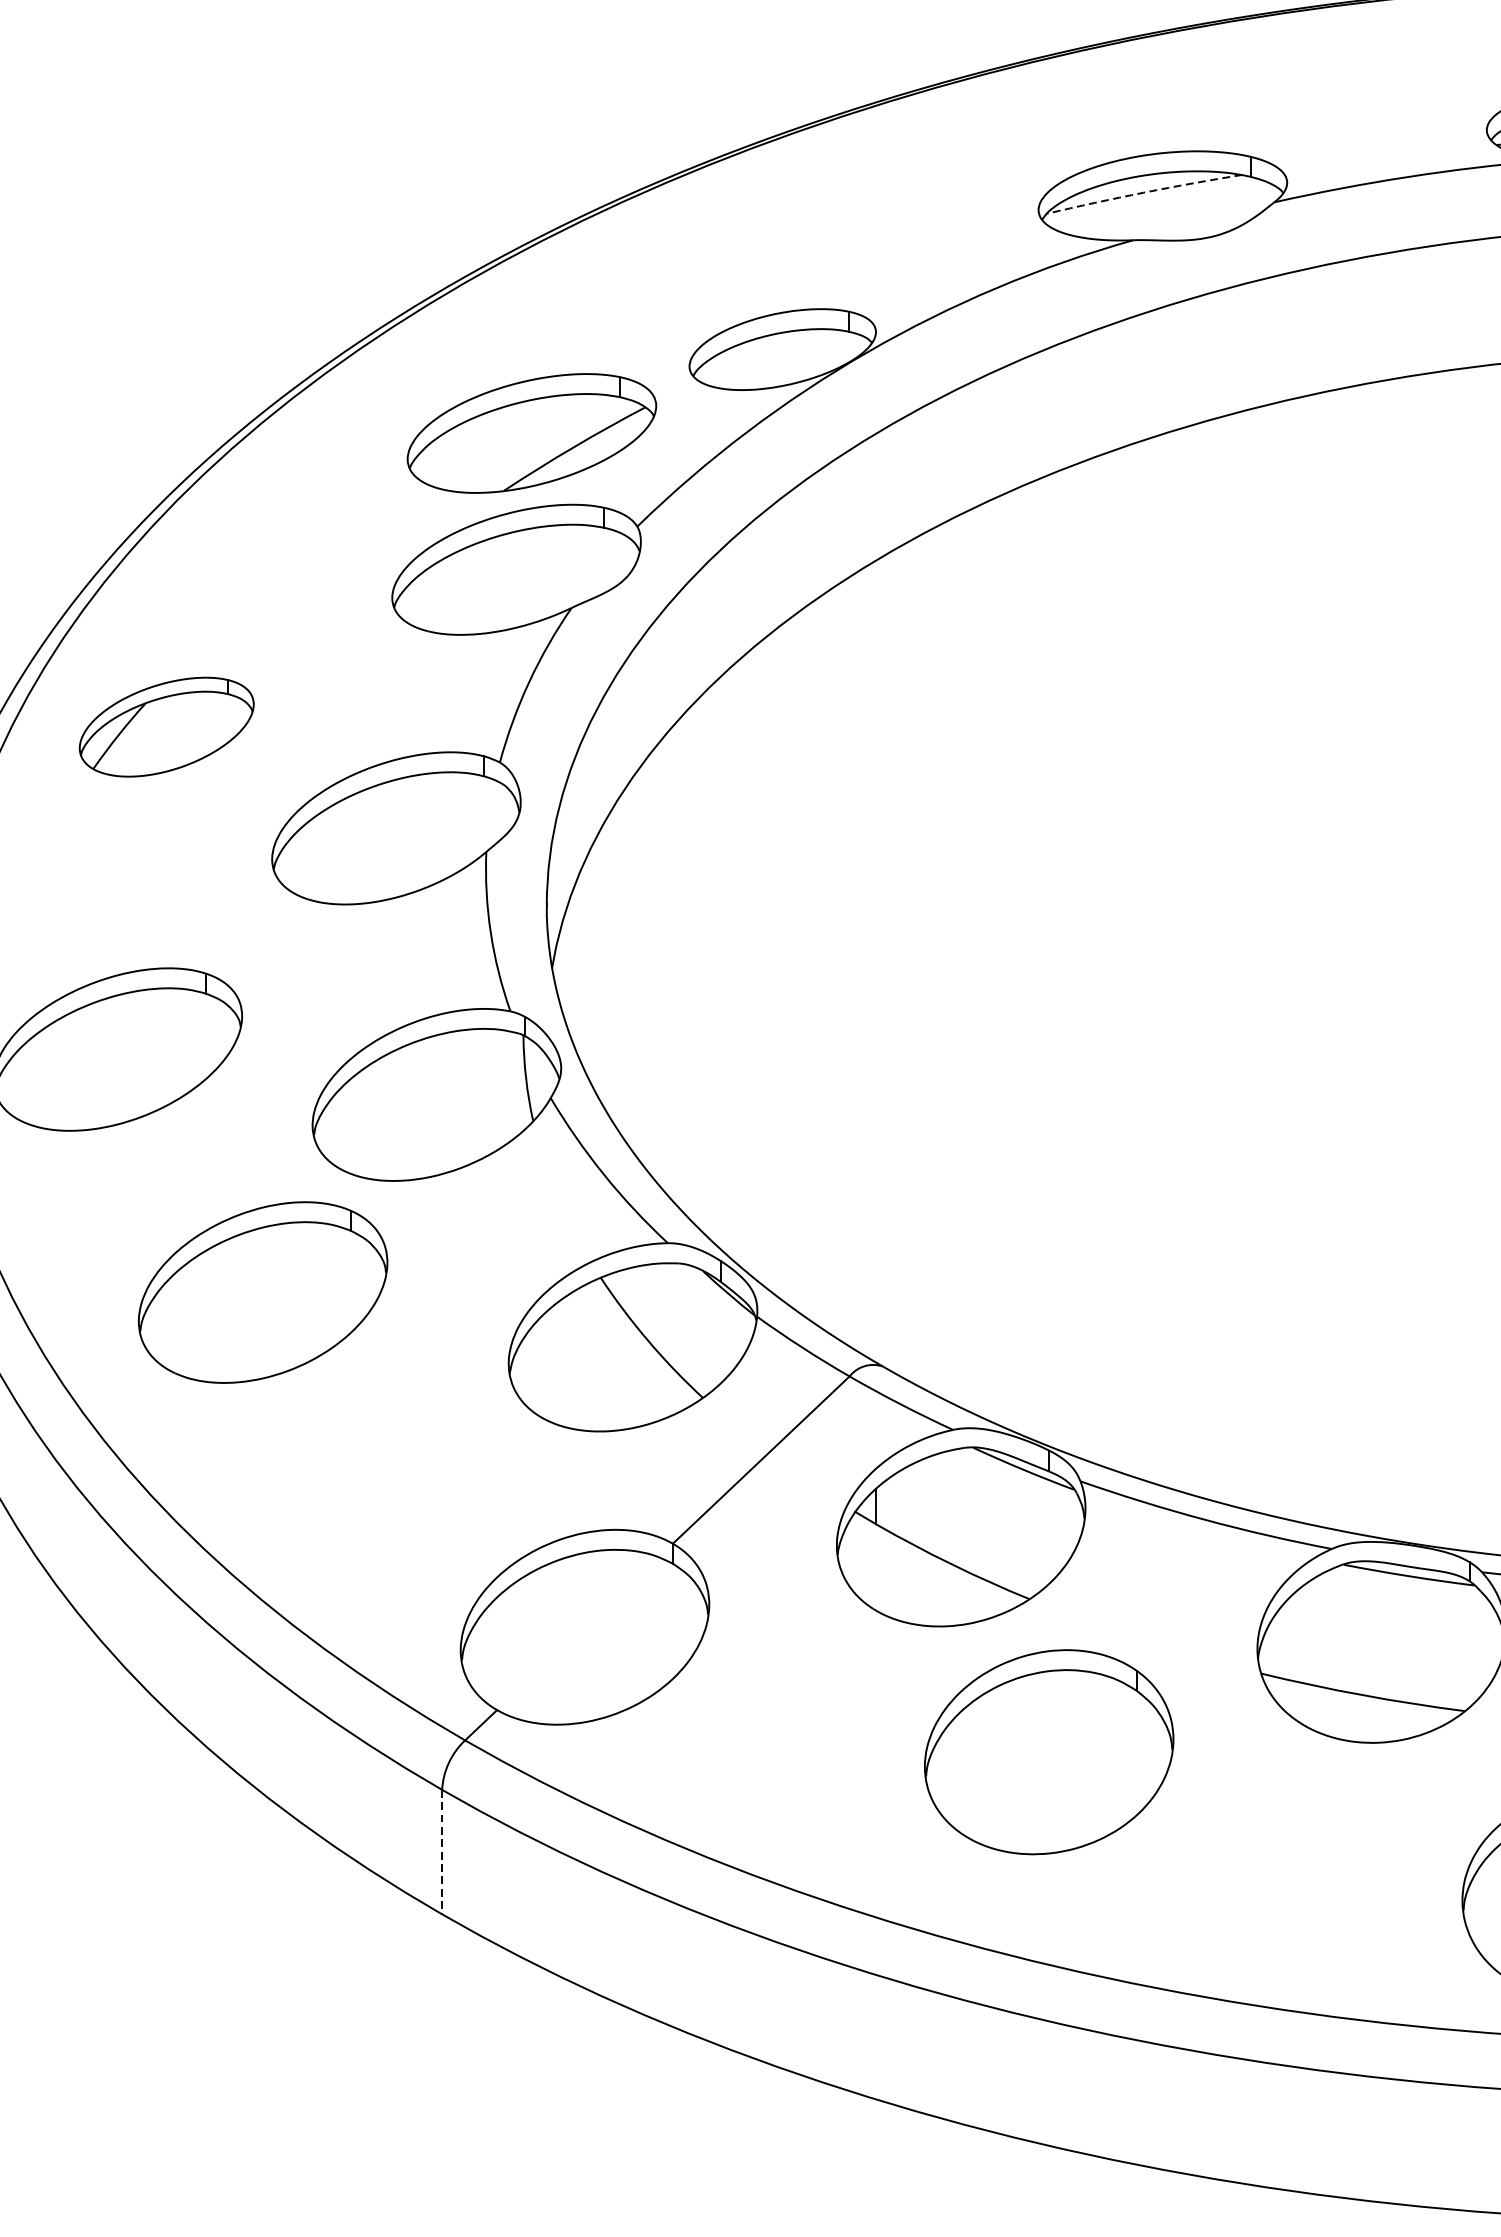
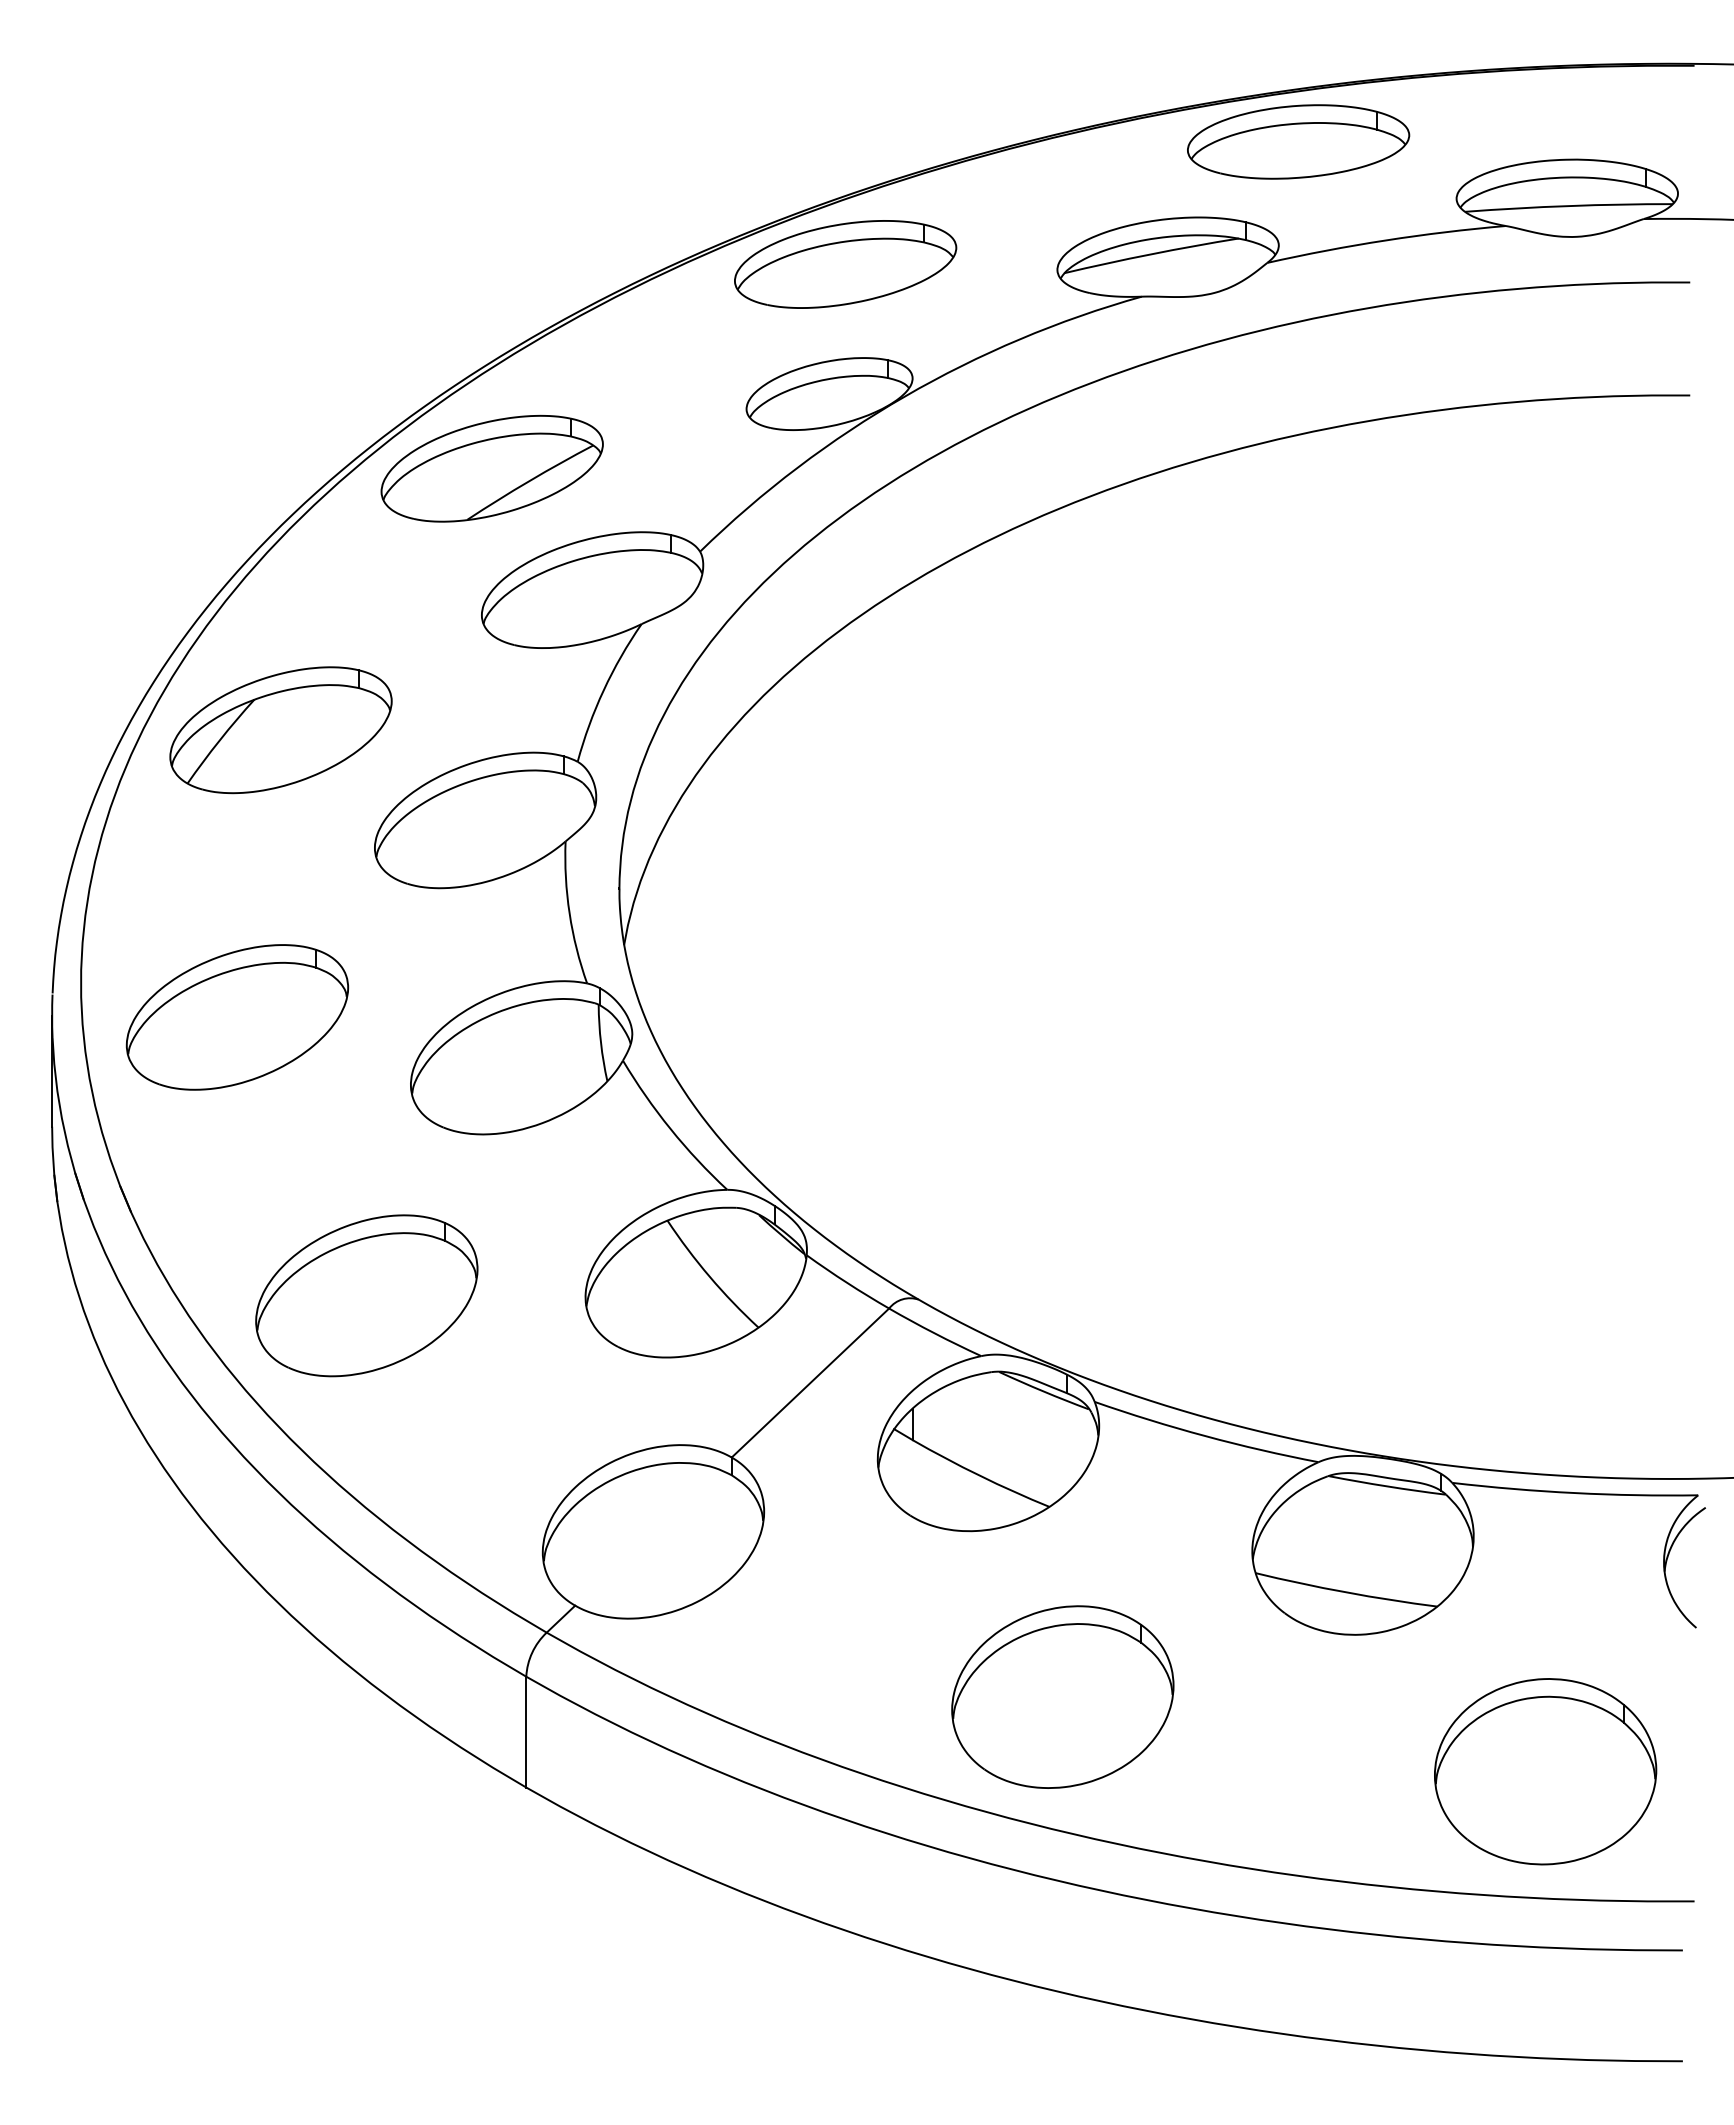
part: (1309, 66) -> (1298, 141), added
arc: (1144, 192) -> (1151, 254), dashed -> solid
part: (800, 204) -> (845, 264), added
part: (531, 433) -> (491, 468), moved
part: (166, 727) -> (280, 730), size x1.43
part: (262, 1292) -> (366, 1295), moved
part: (1048, 1751) -> (1062, 1696), moved
line: (442, 1852) -> (526, 1732), dashed -> solid

